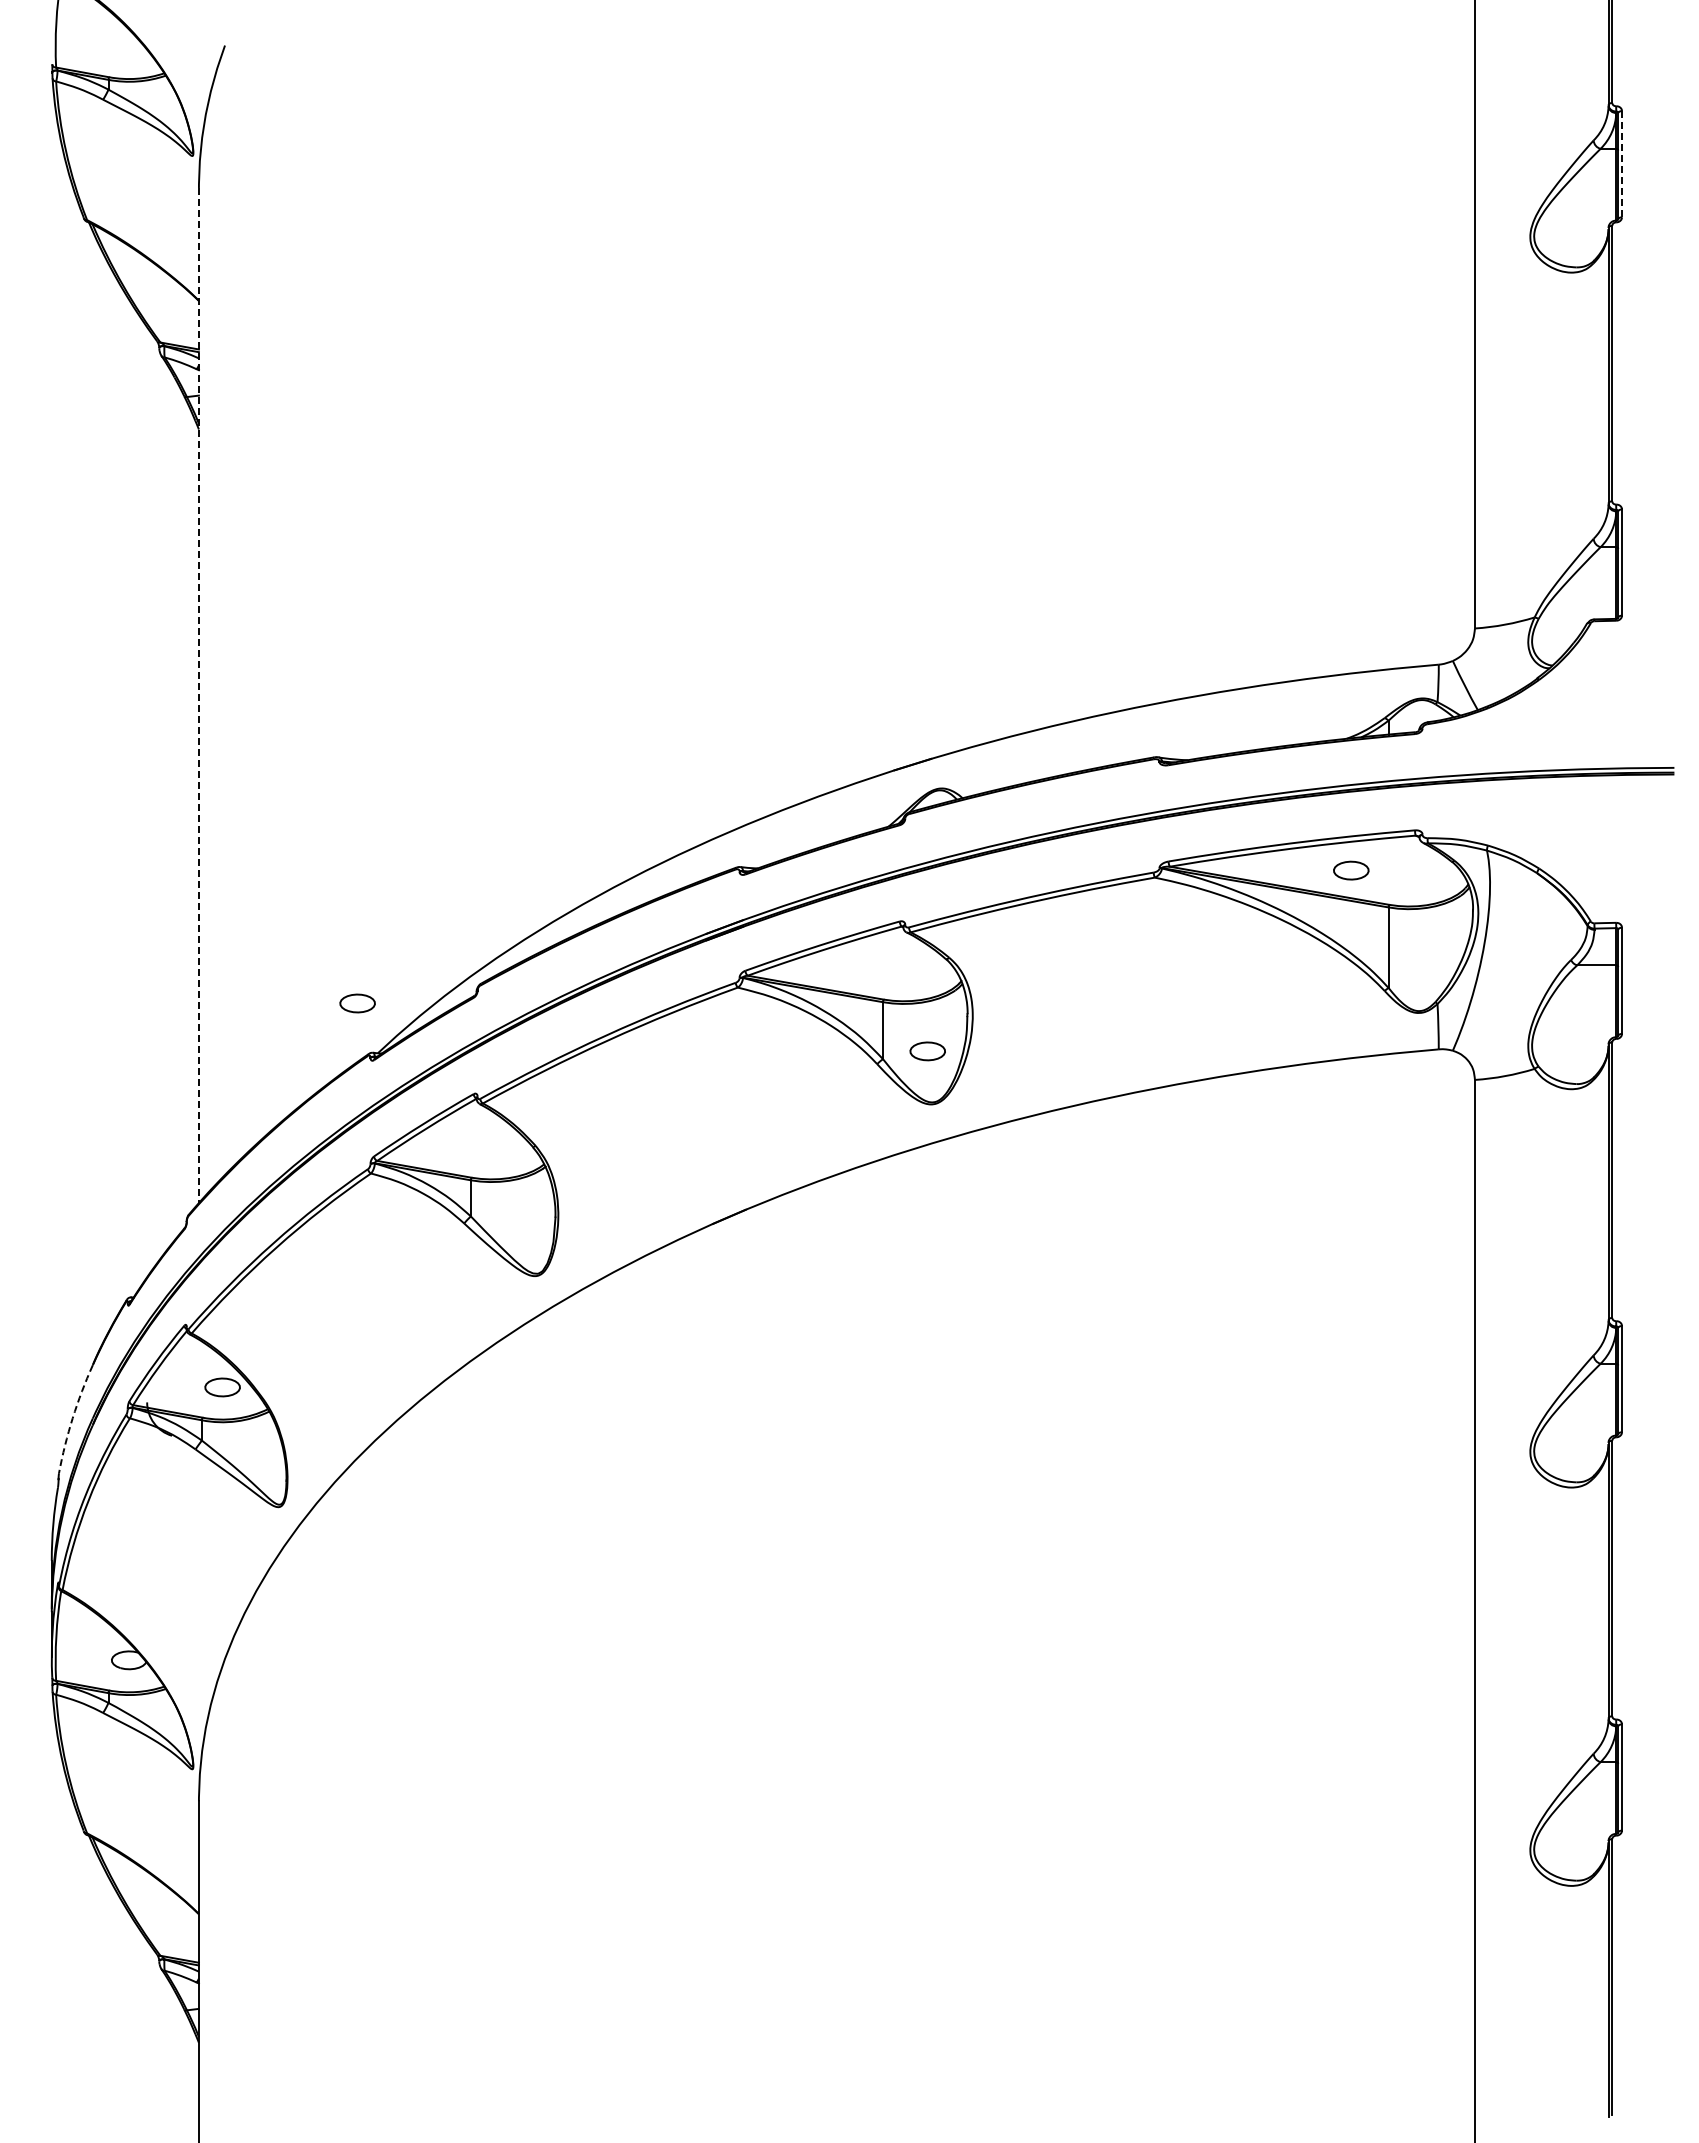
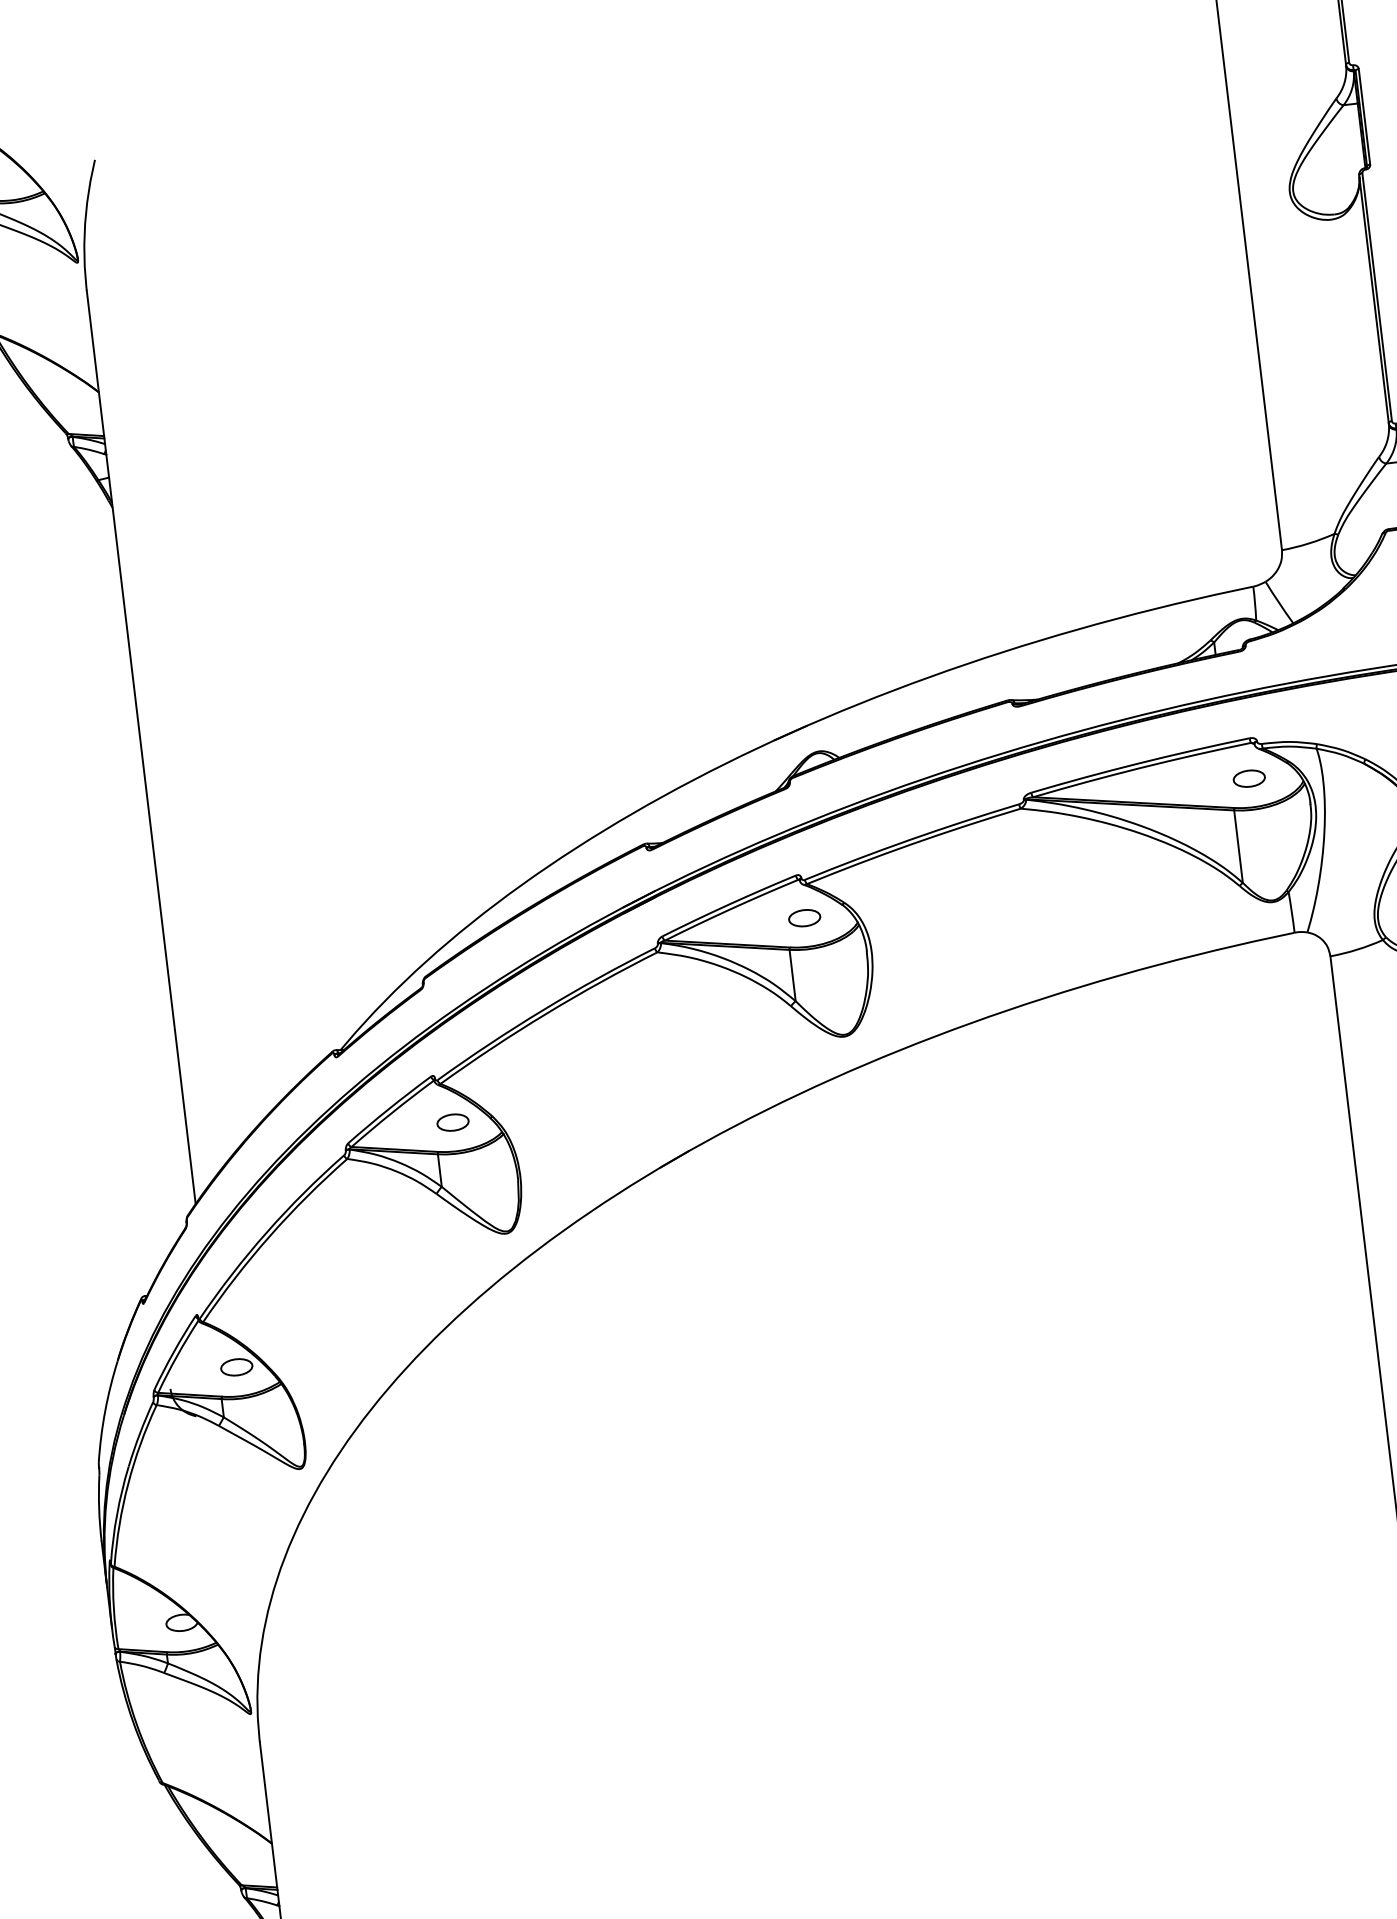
line: (1622, 163) -> (1364, 116), dashed -> solid
line: (198, 695) -> (140, 747), dashed -> solid
part: (1351, 870) -> (1249, 778), moved
part: (357, 1003) -> (452, 1122), moved
part: (927, 1051) -> (804, 918), moved
arc: (72, 1418) -> (105, 1411), dashed -> solid

